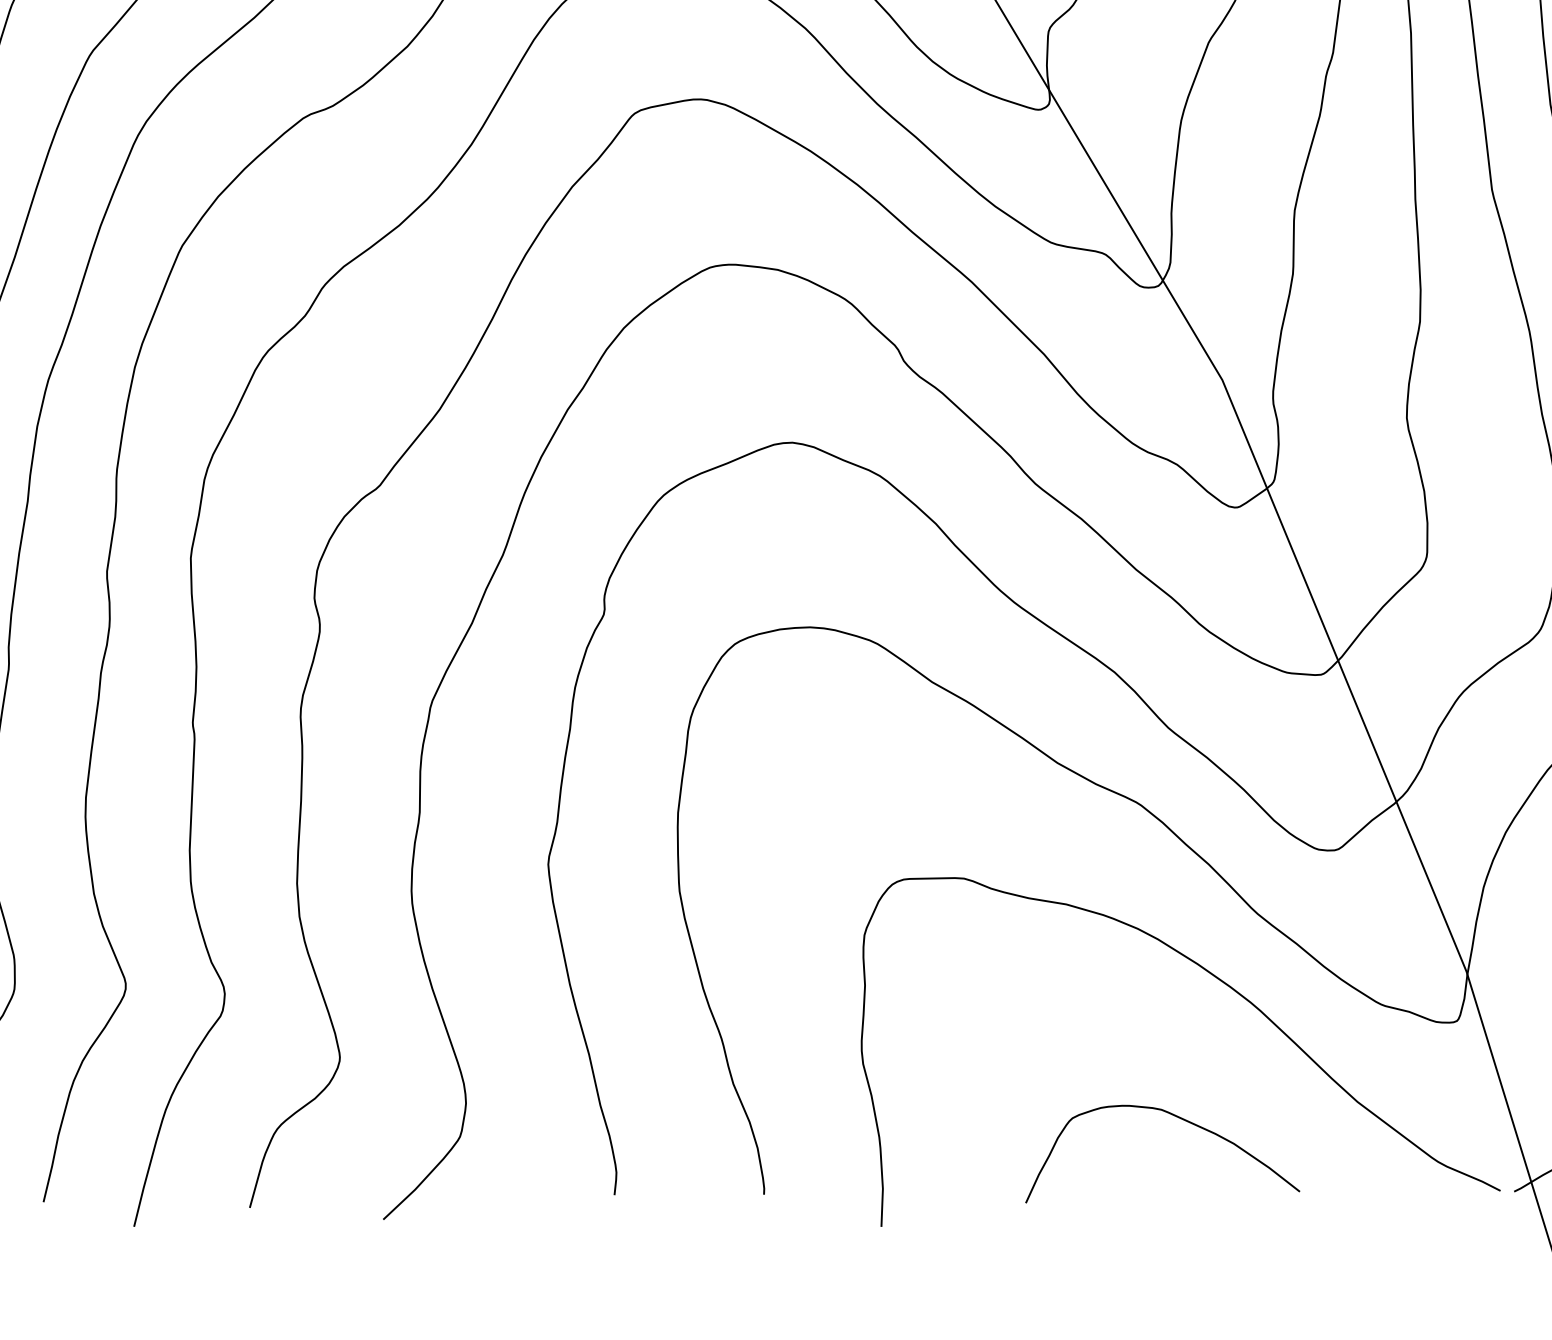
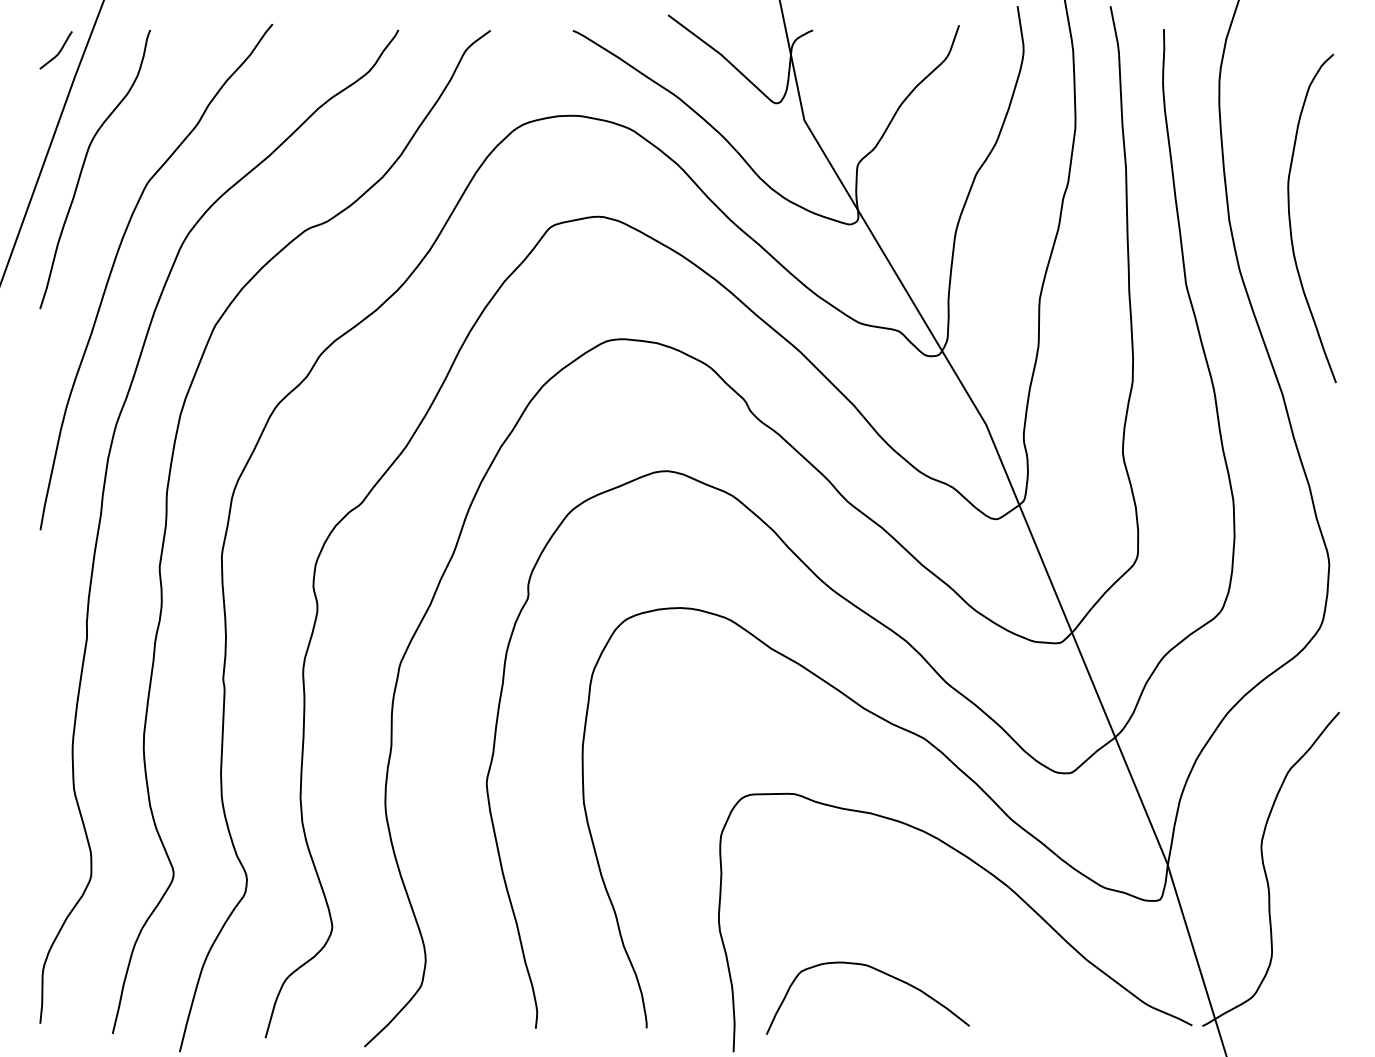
curve: (1179, 1119) -> (880, 972), moved

